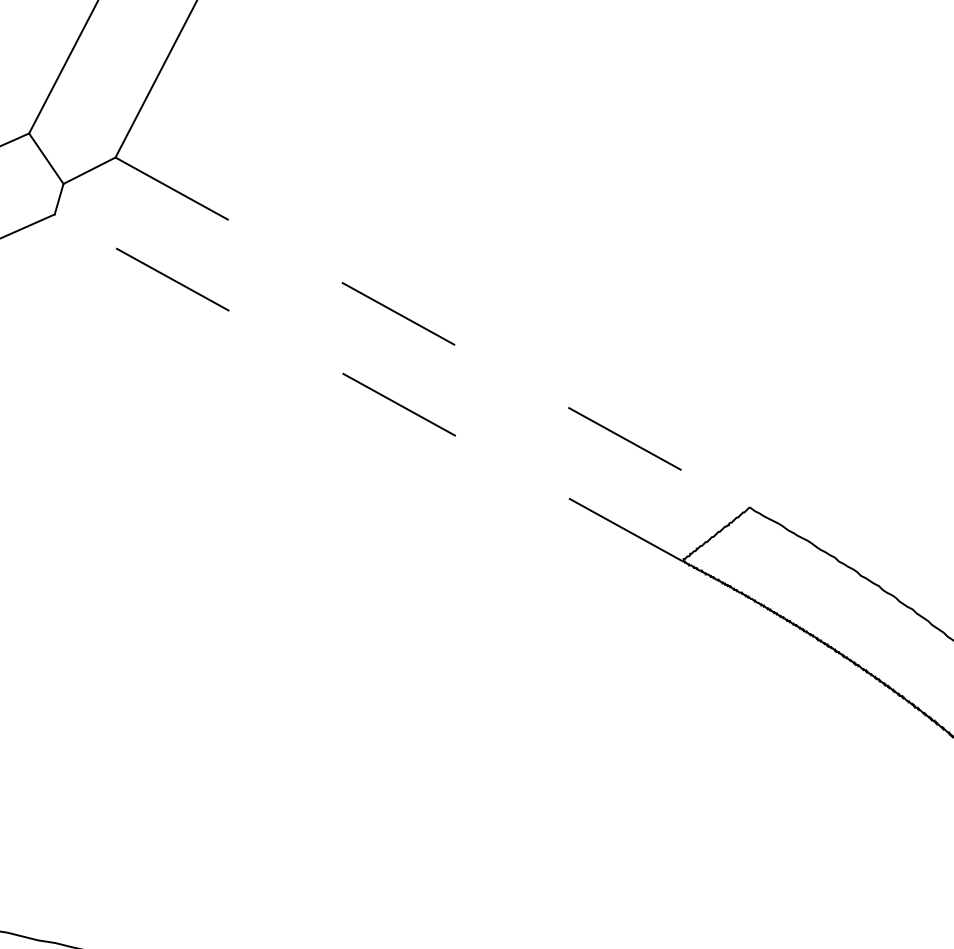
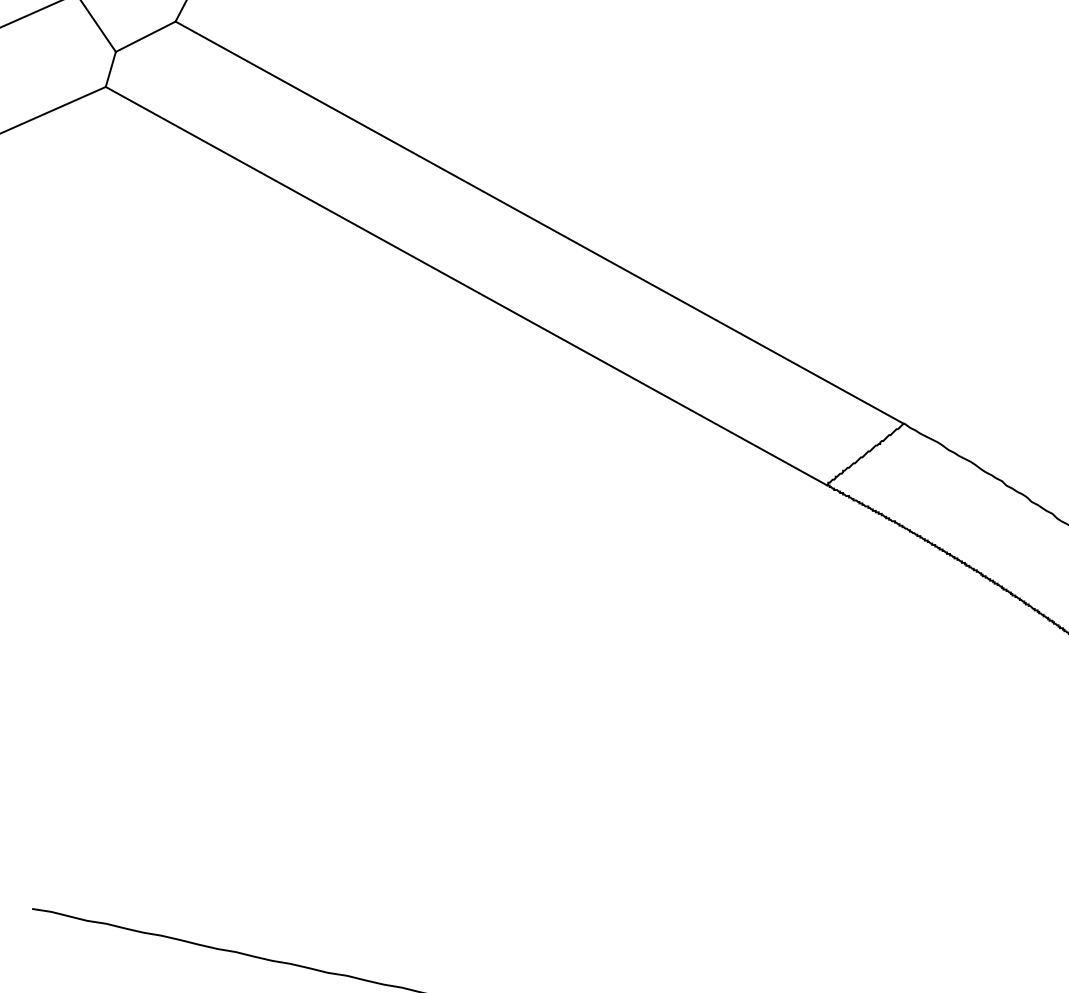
line: (433, 332) -> (540, 222), dashed -> solid
line: (368, 387) -> (466, 285), dashed -> solid

